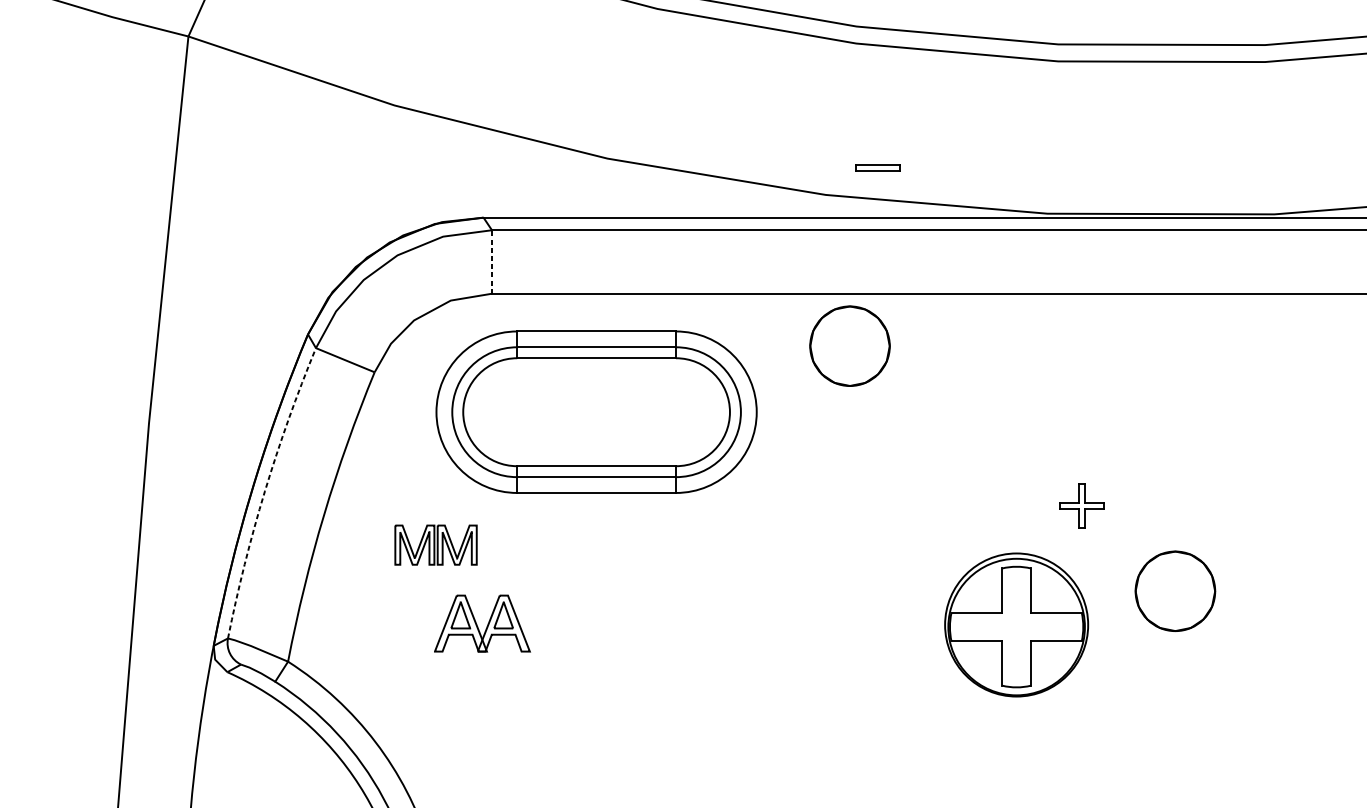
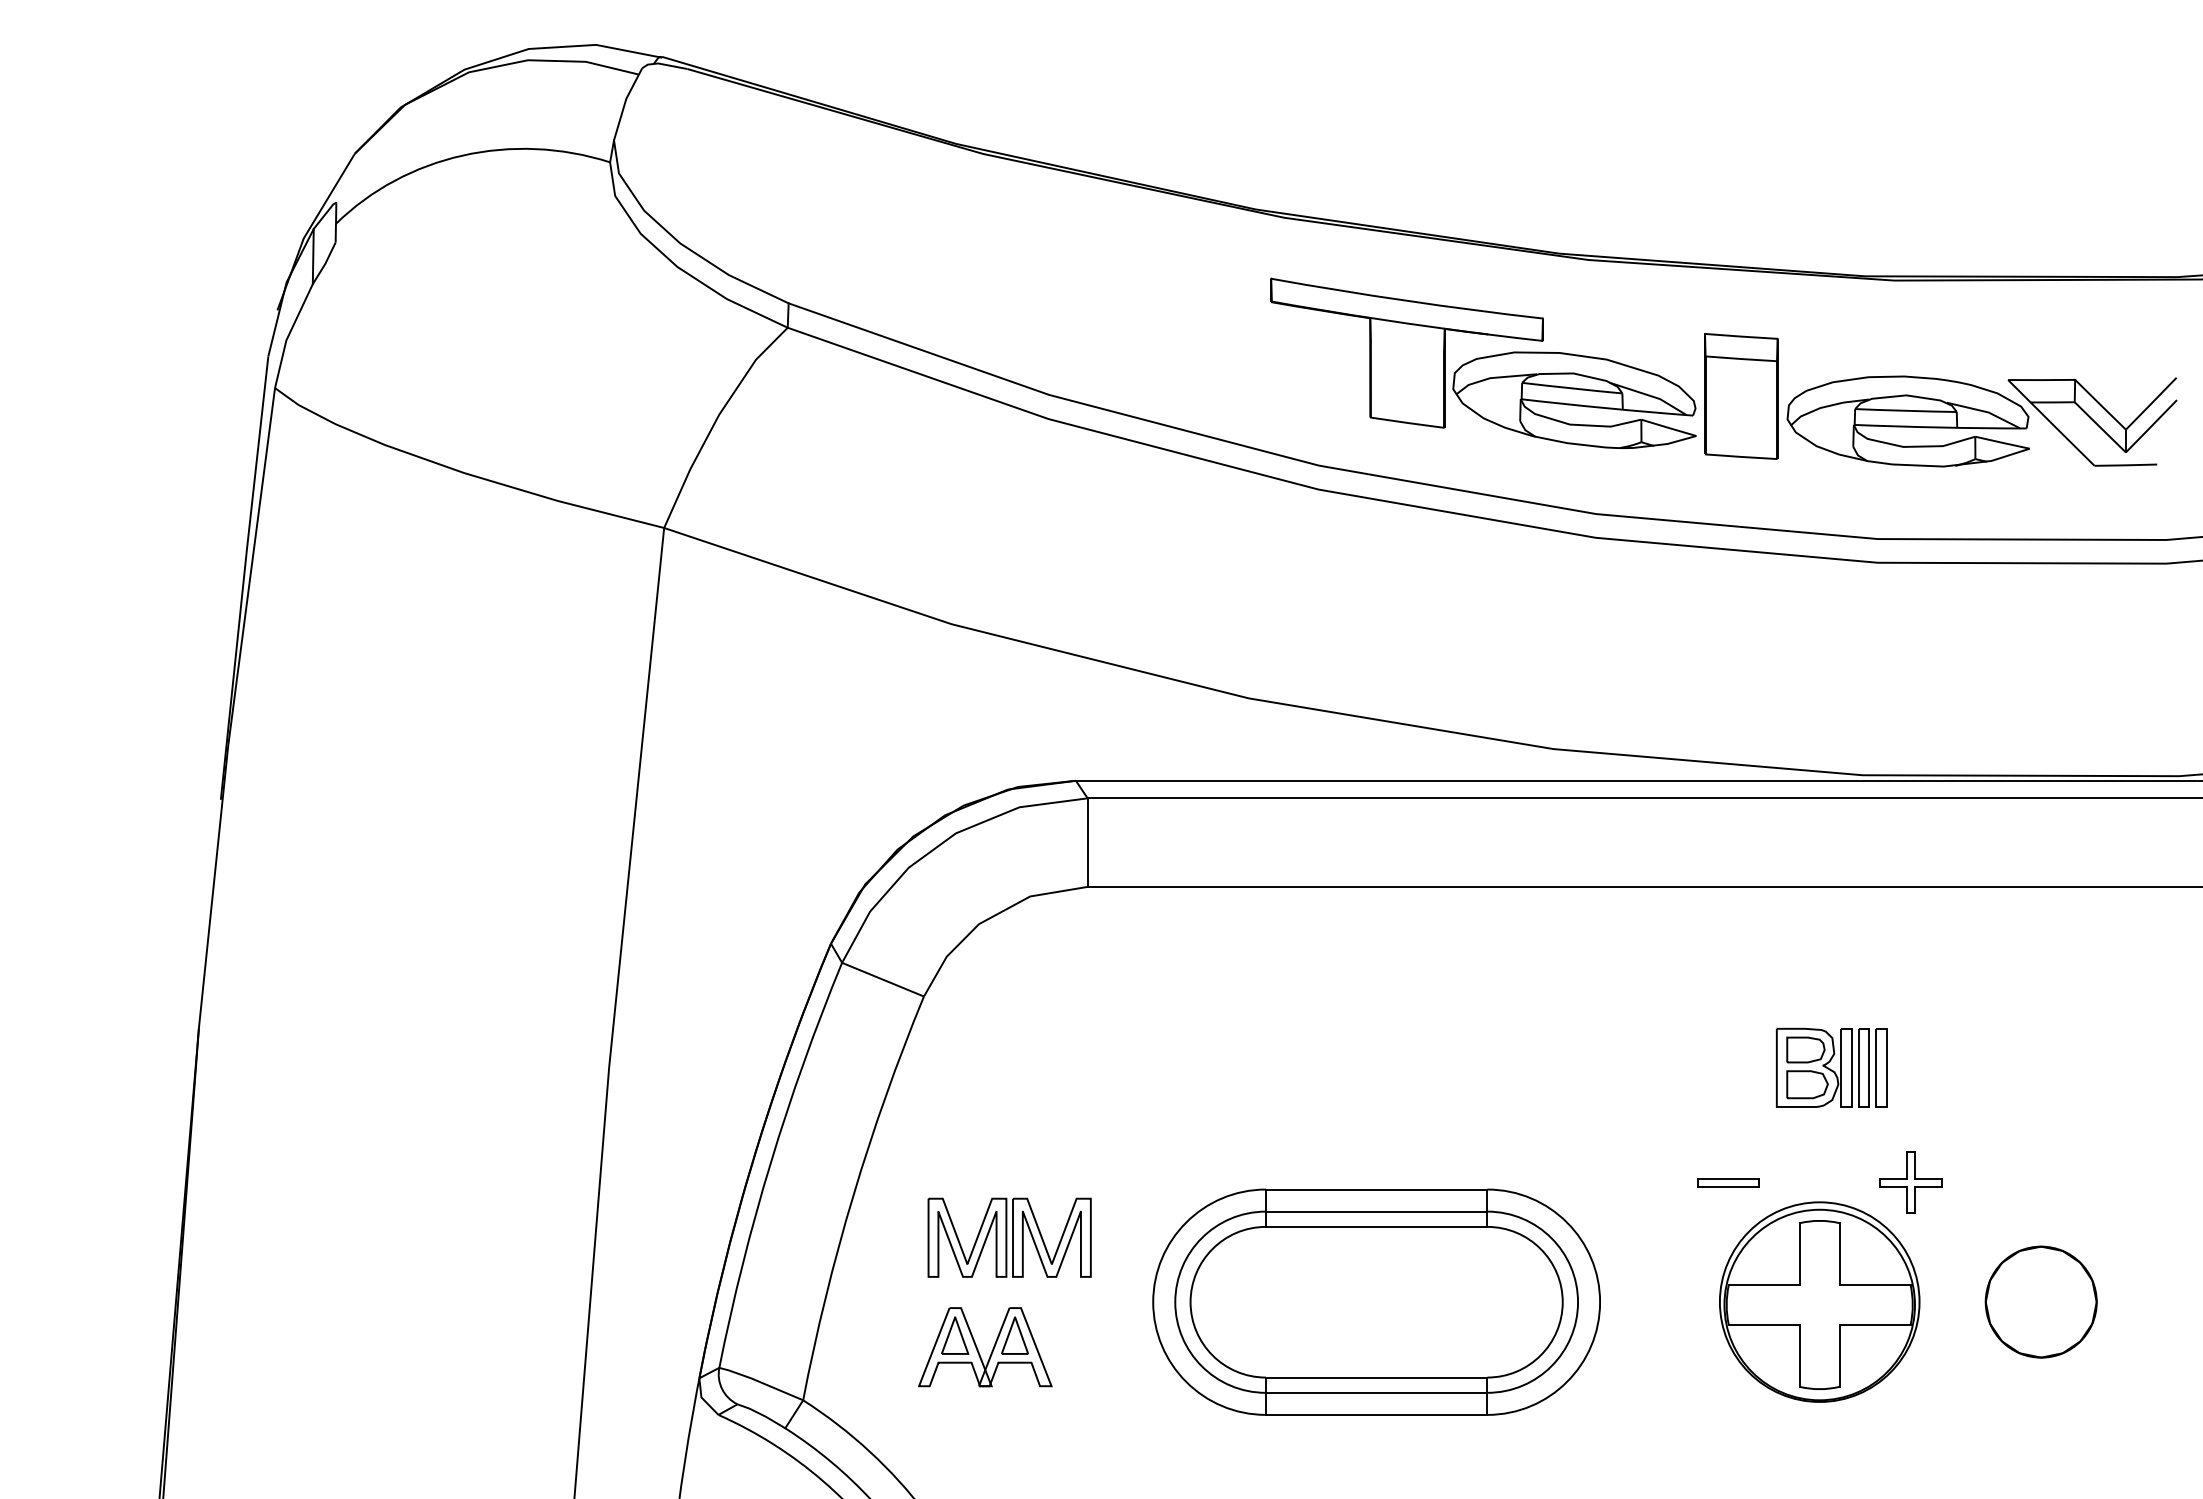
part: (877, 168) -> (1728, 1182), moved
line: (491, 261) -> (1087, 842), dashed -> solid
circle: (849, 345) -> (1586, 959), removed
part: (596, 411) -> (1376, 1301), moved
part: (1025, 423) -> (1831, 1067), added
arc: (264, 491) -> (770, 1162), dashed -> solid
part: (435, 545) -> (1009, 1237), size x1.43
part: (487, 624) -> (992, 1348), moved
part: (1016, 624) -> (1819, 1301), moved

